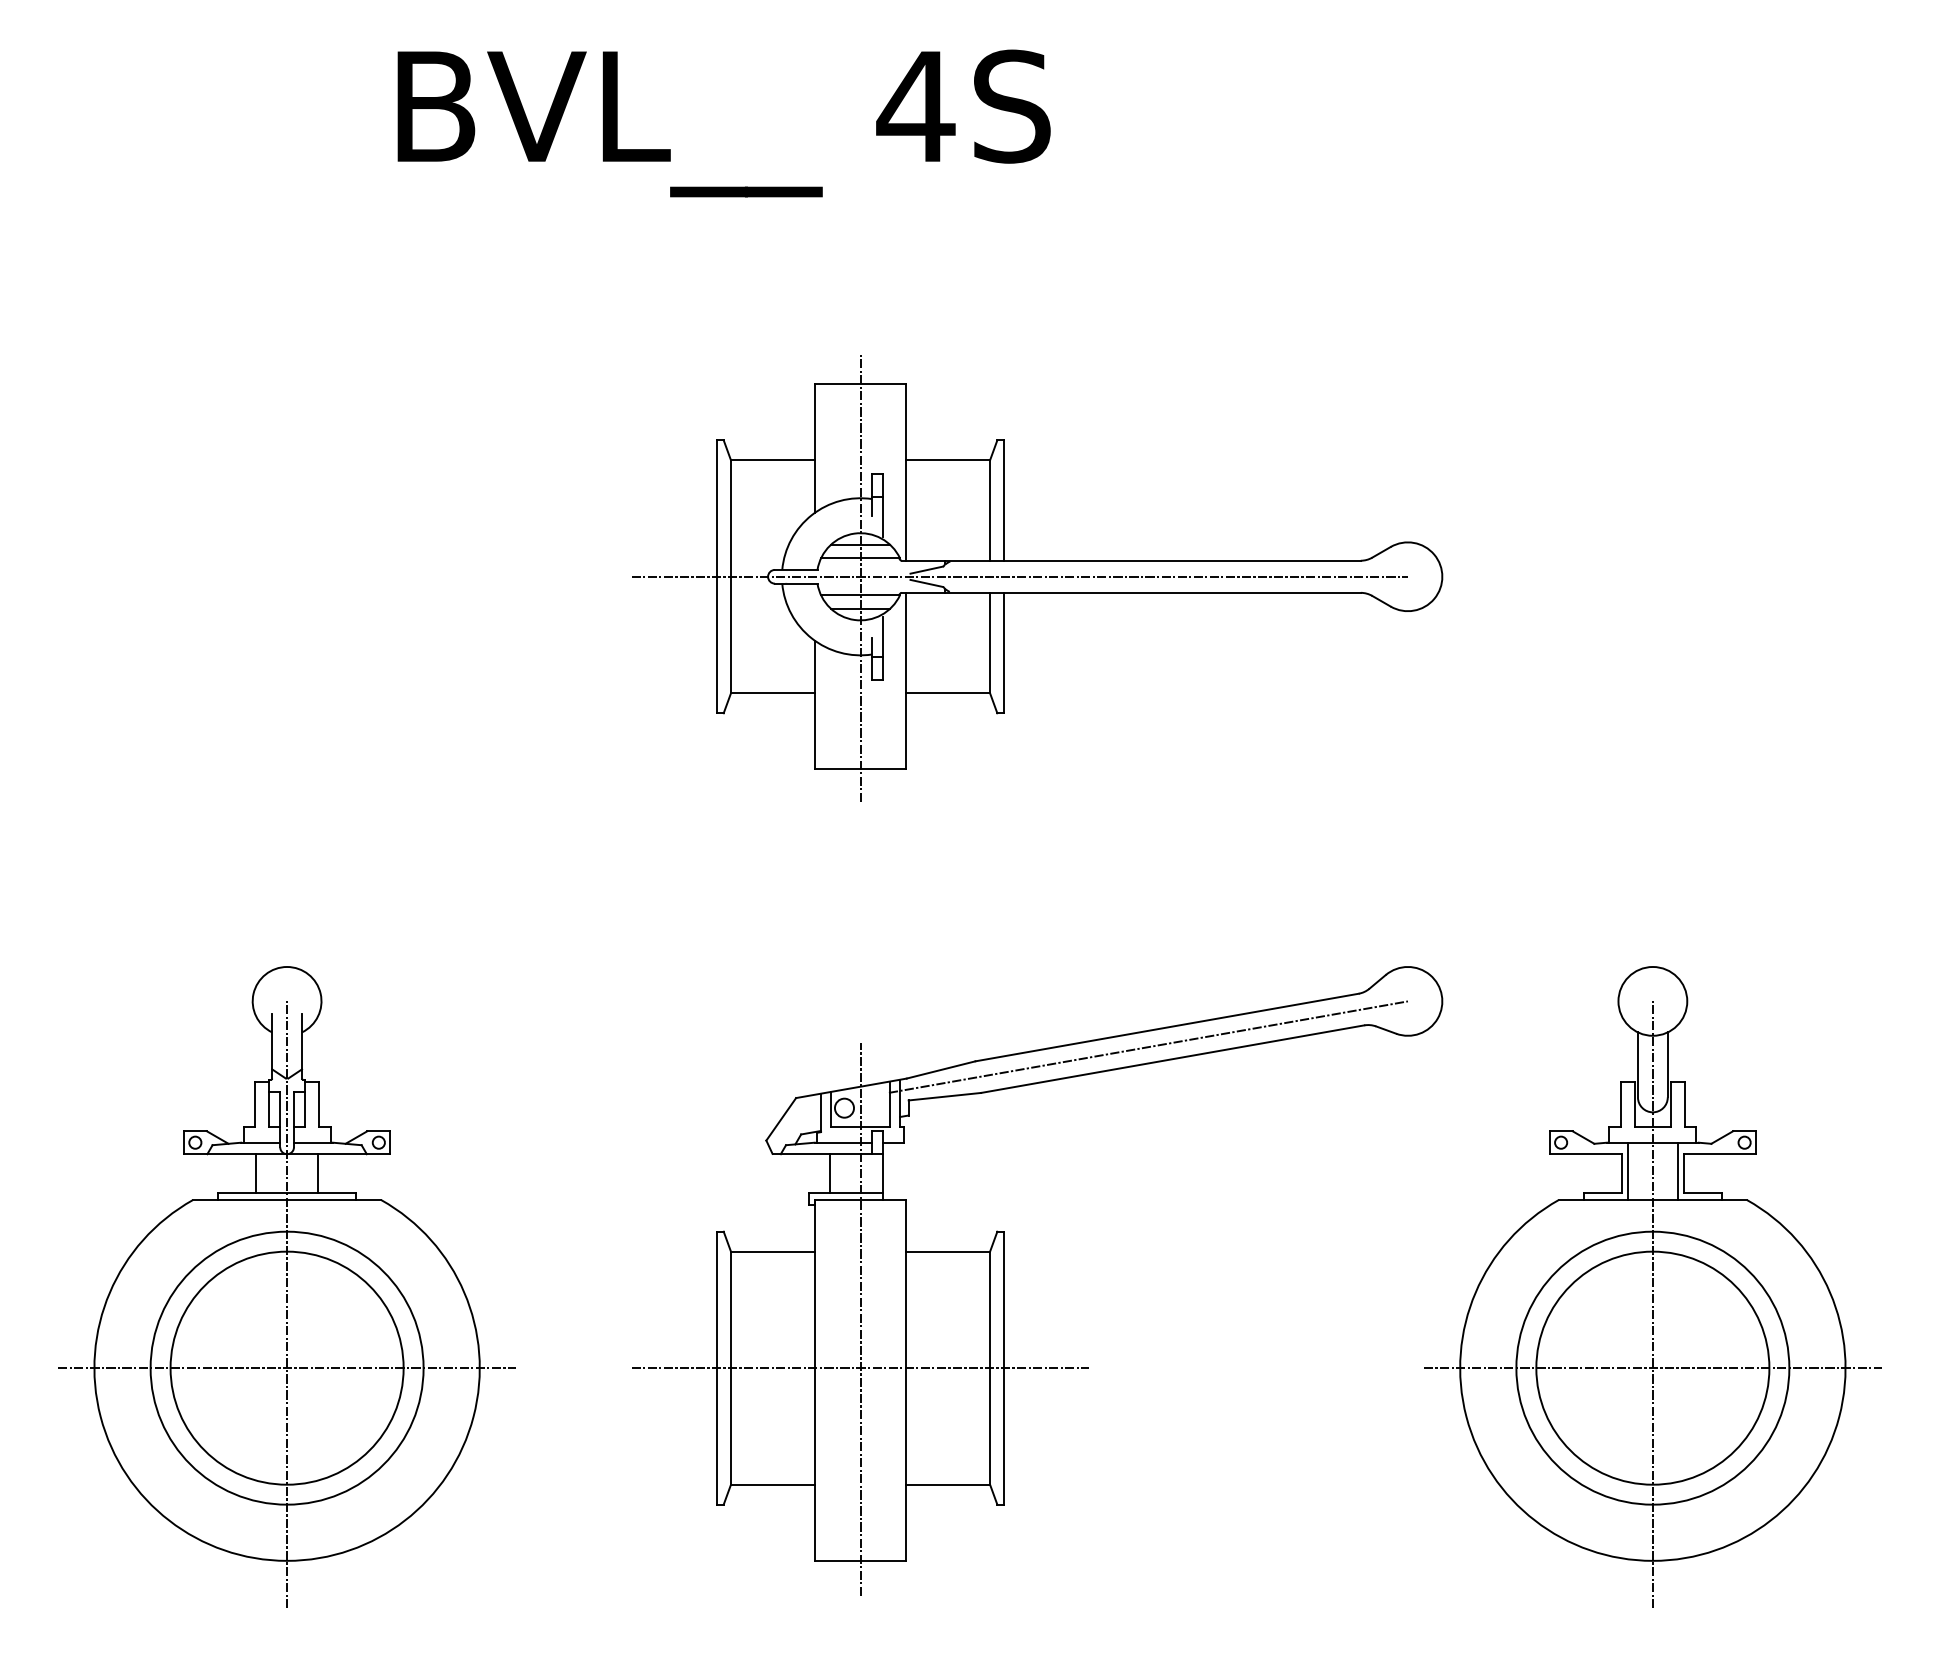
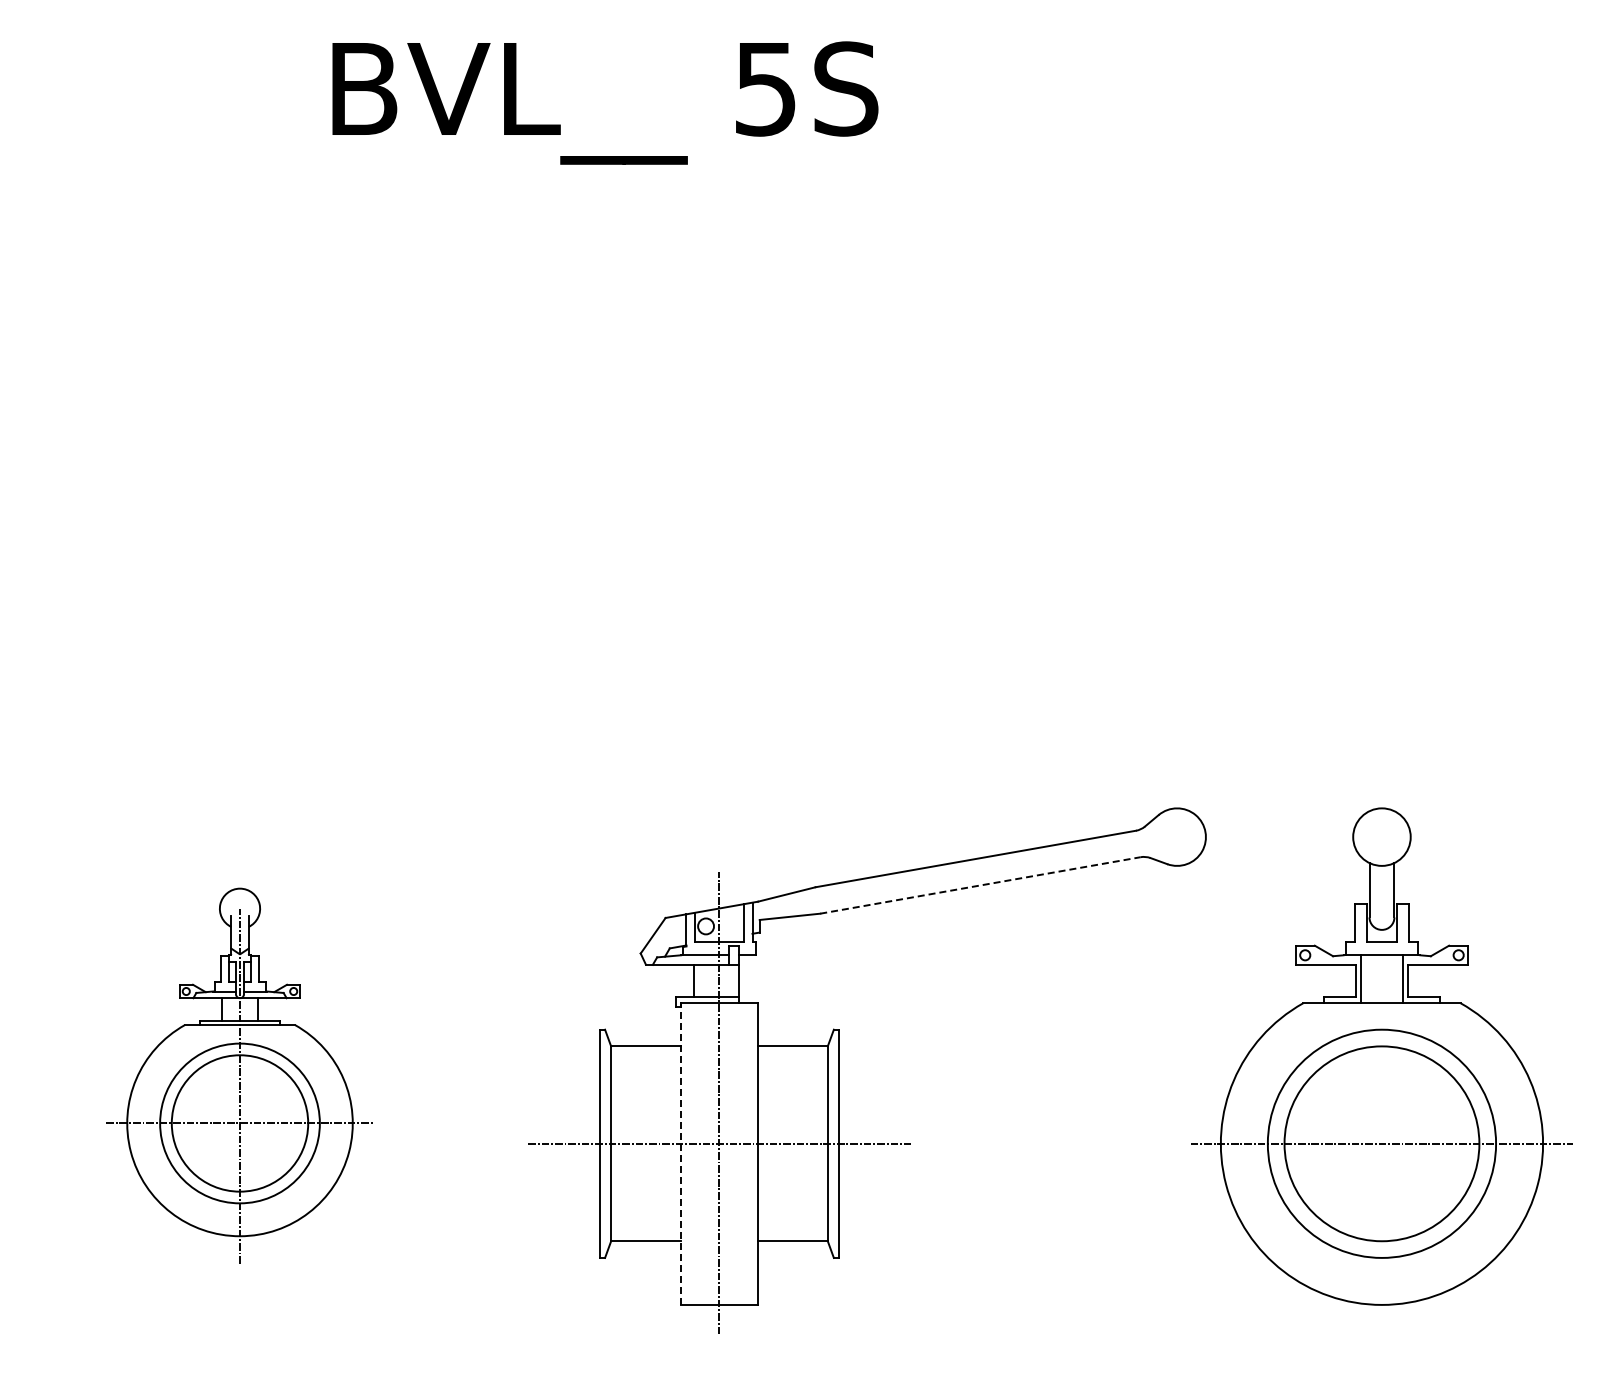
text: (915, 107) -> (765, 89), 4S -> 5S
part: (1037, 577) -> (867, 482), removed
line: (1148, 1047) -> (960, 875), removed
line: (1172, 1059) -> (980, 885), solid -> dashed
part: (286, 1286) -> (239, 1075), size x0.7
line: (1652, 1304) -> (1381, 1090), removed
line: (815, 1380) -> (681, 1154), solid -> dashed

